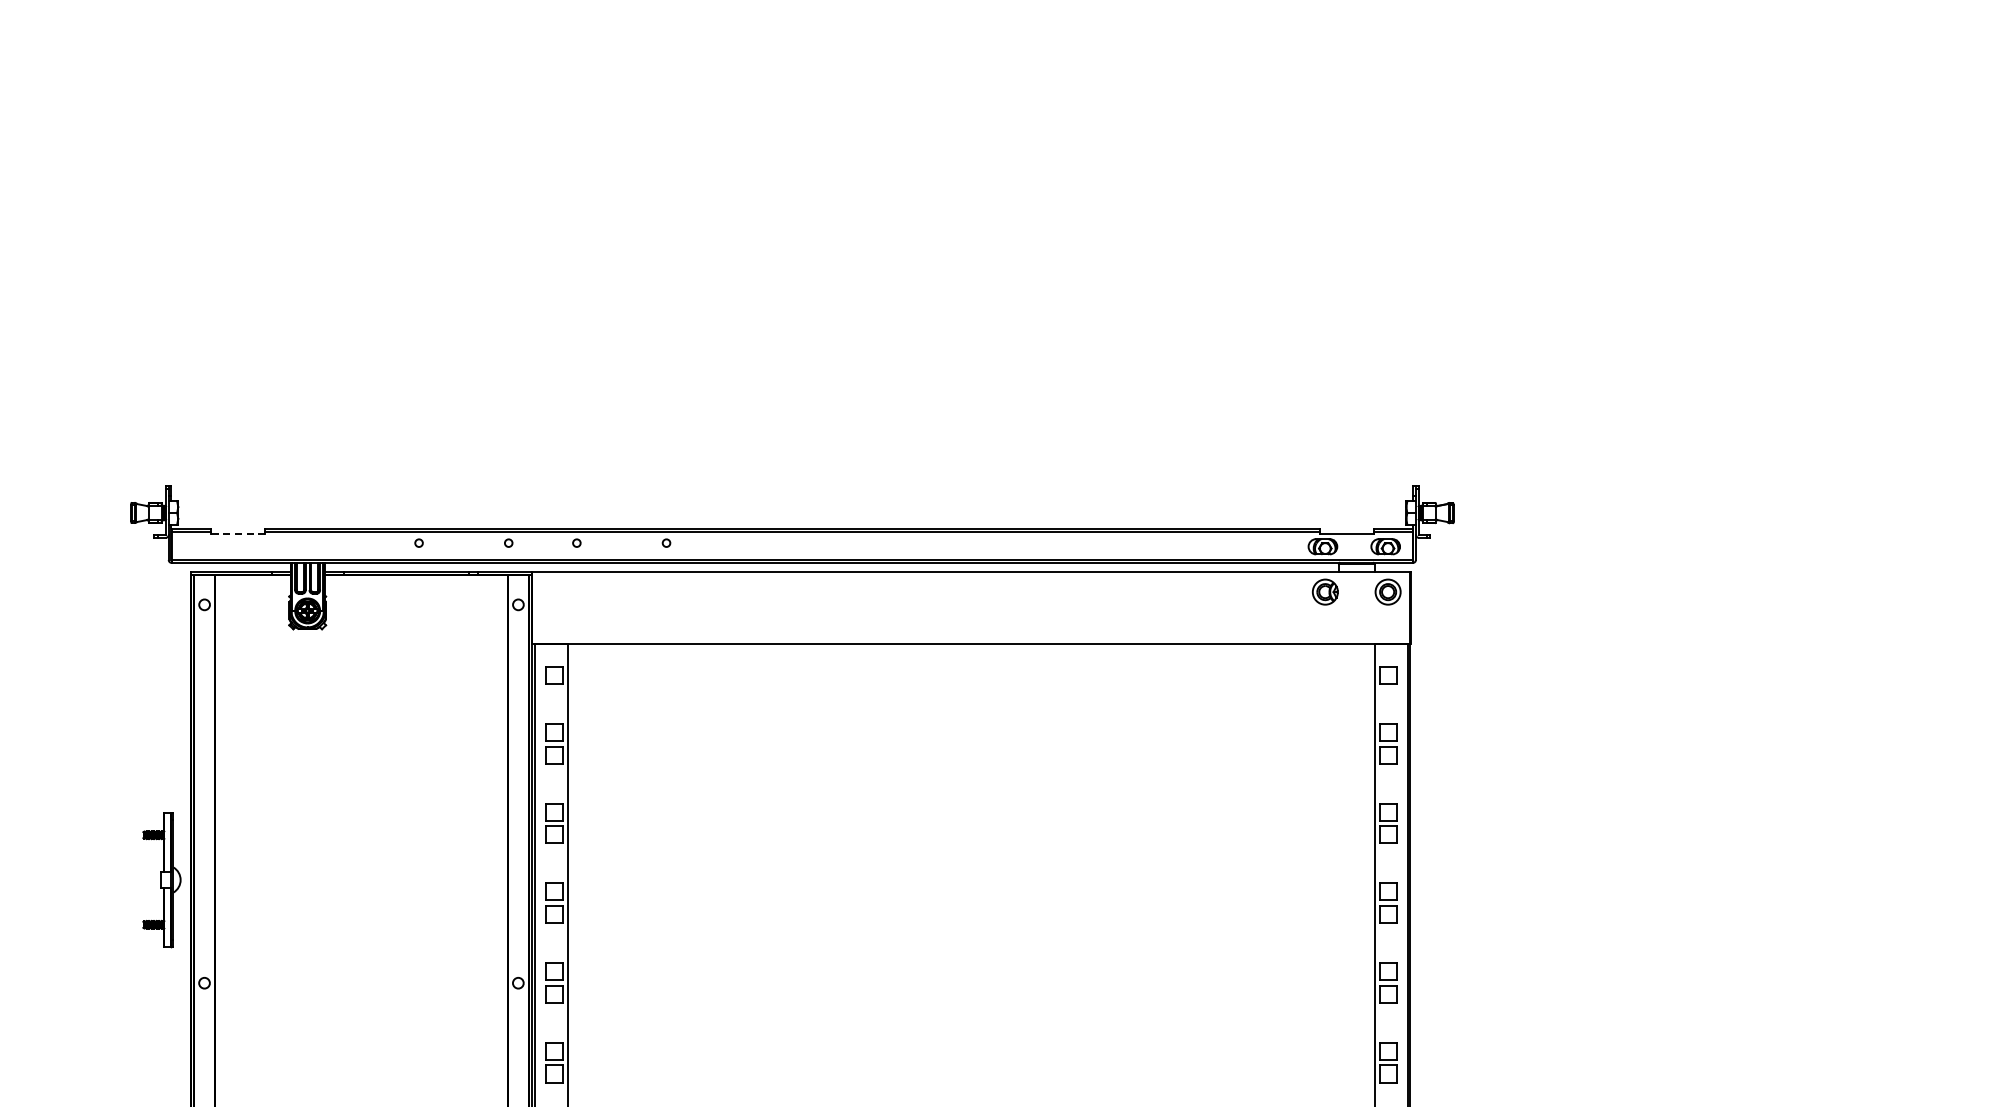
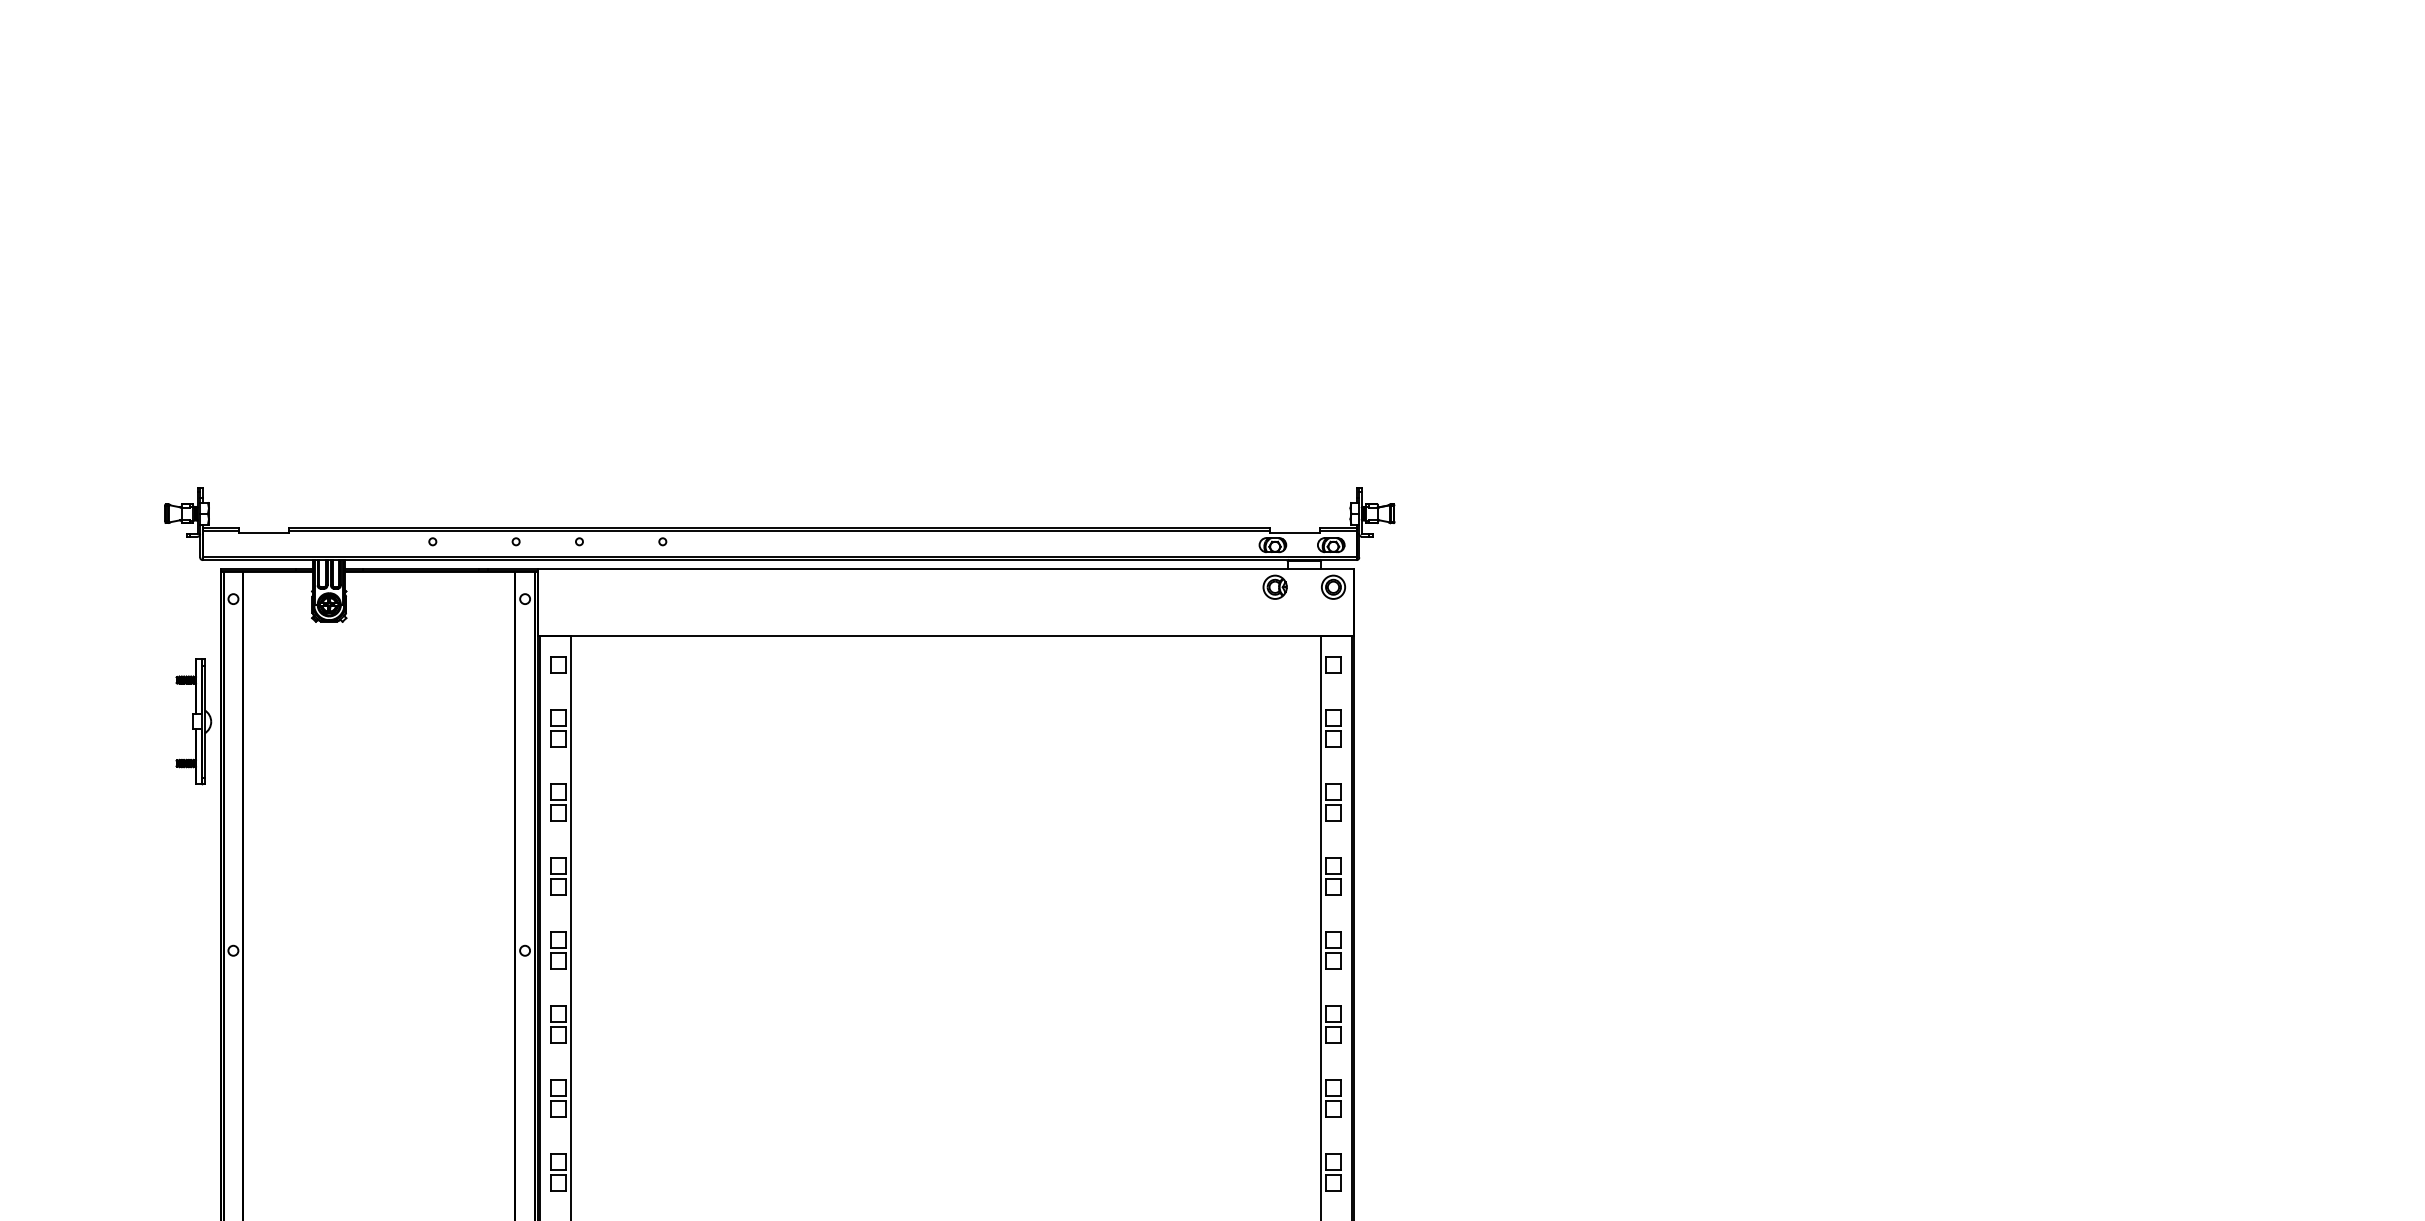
line: (237, 534) -> (264, 533), dashed -> solid
part: (161, 879) -> (193, 721), moved

